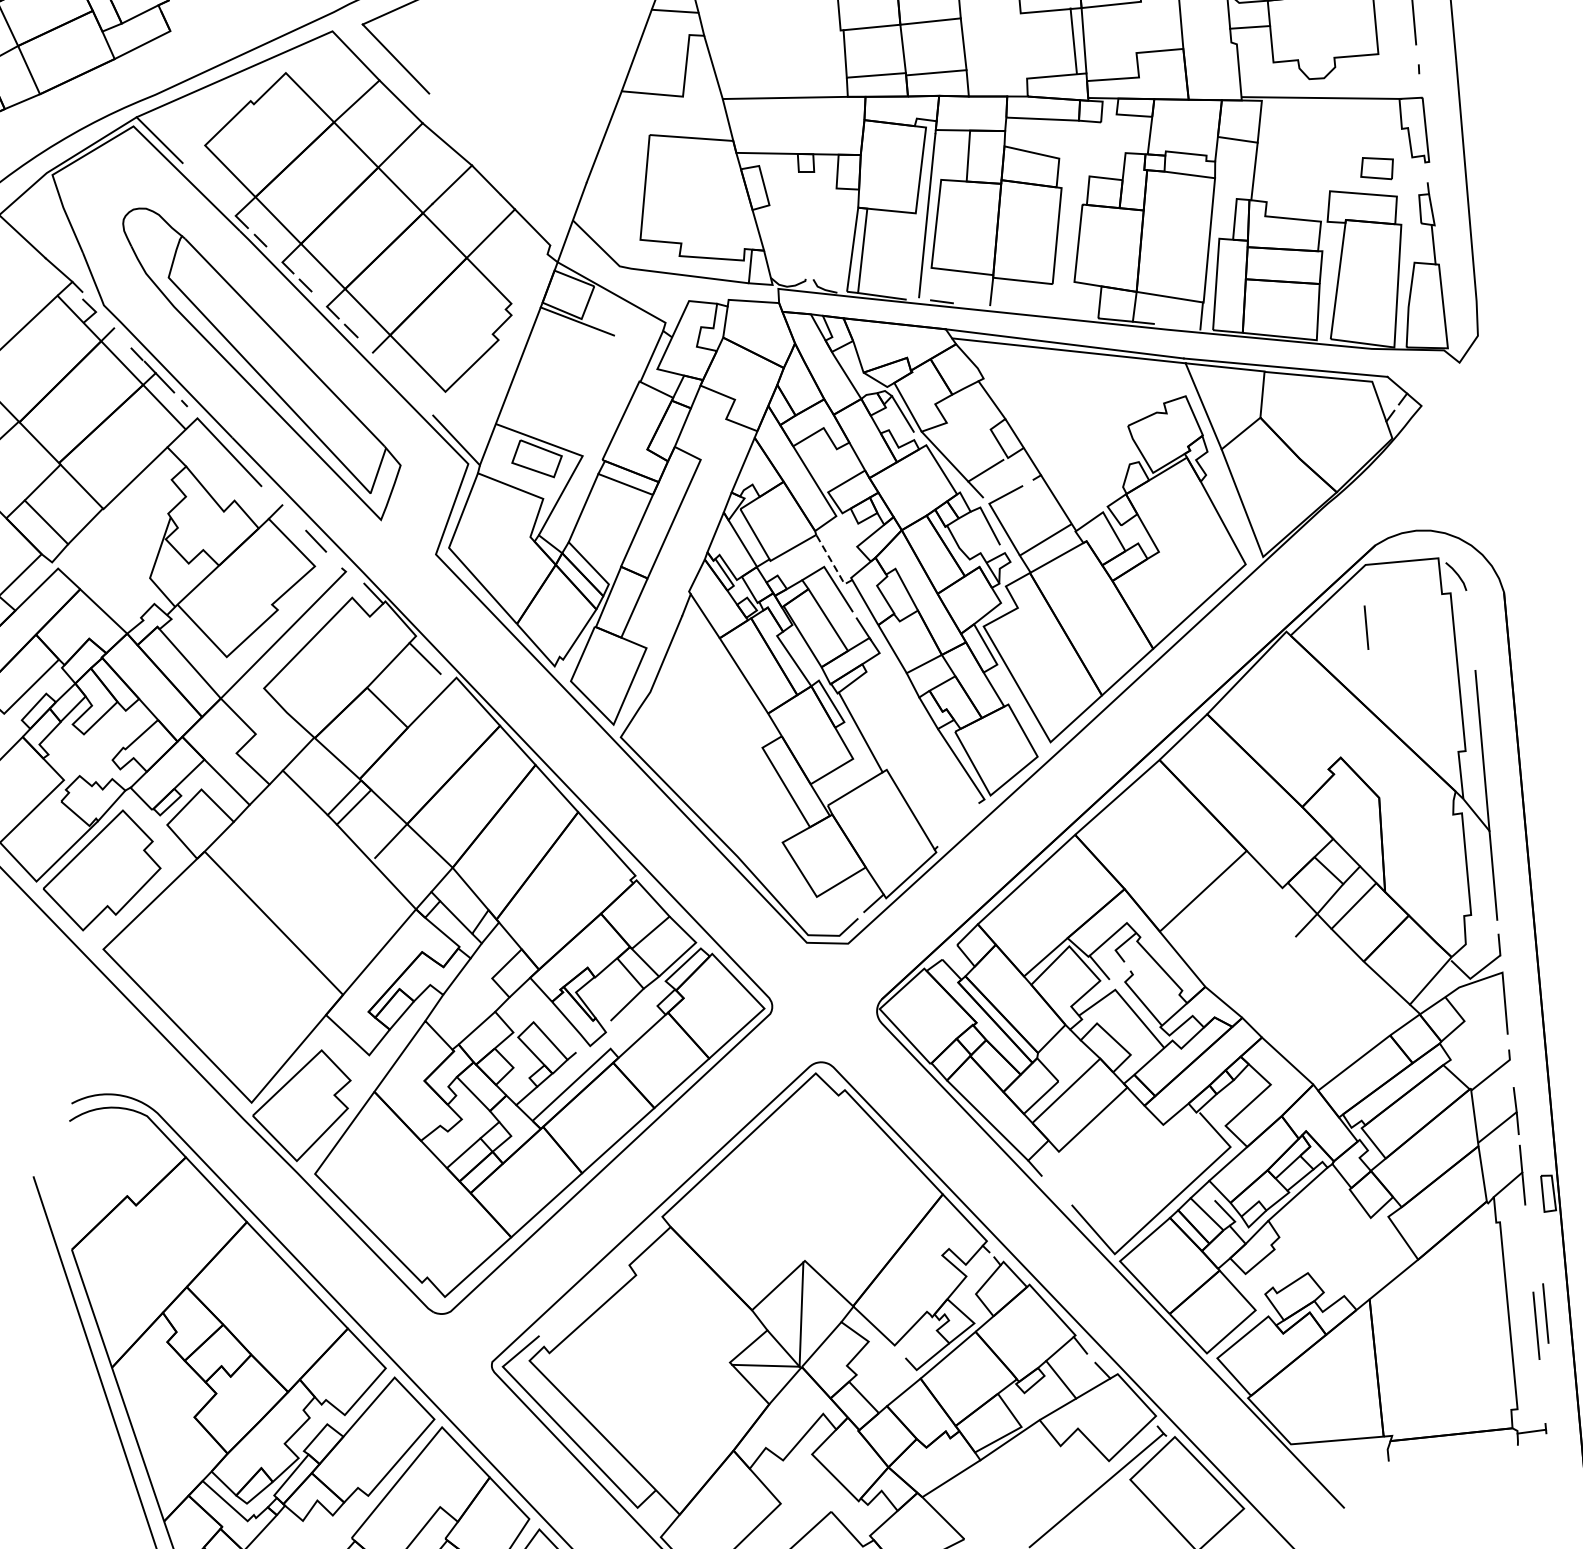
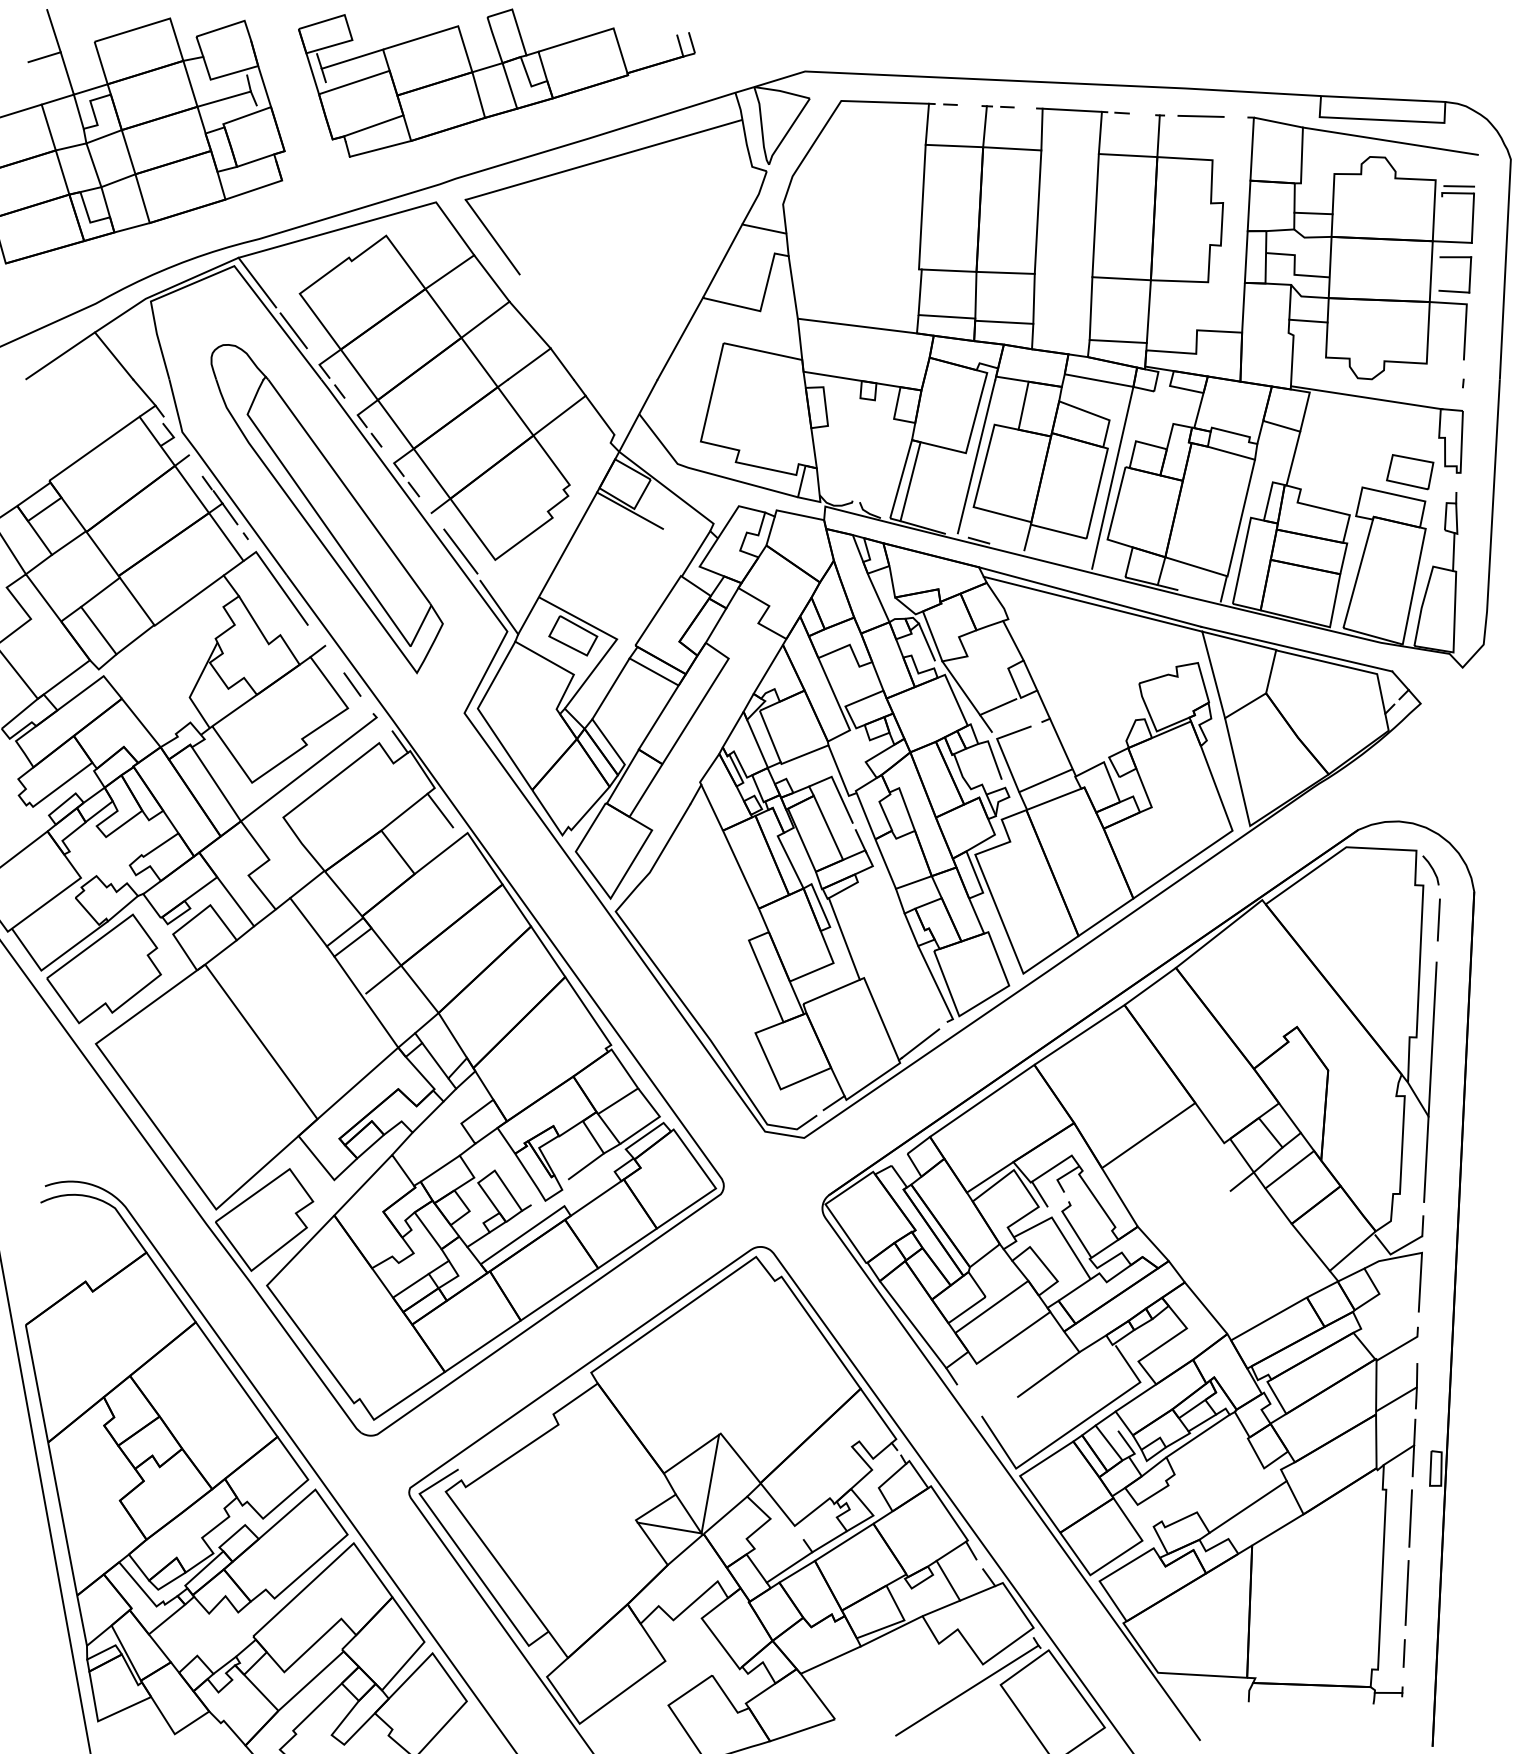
line: (1073, 41) -> (1090, 308), moved
part: (1377, 168) -> (1410, 472), size x1.43
line: (203, 184) -> (293, 330), added
line: (1070, 217) -> (1112, 477), added
line: (408, 388) -> (460, 551), added
line: (832, 563) -> (840, 774), dashed -> solid
line: (1366, 627) -> (1438, 919), moved
line: (954, 829) -> (920, 1043), added
line: (1134, 1152) -> (1048, 1374), added
line: (1359, 1259) -> (1247, 1506), added
line: (1545, 1313) -> (1410, 1518), moved
line: (1541, 1388) -> (1403, 1653), added
line: (895, 1389) -> (789, 1567), added

